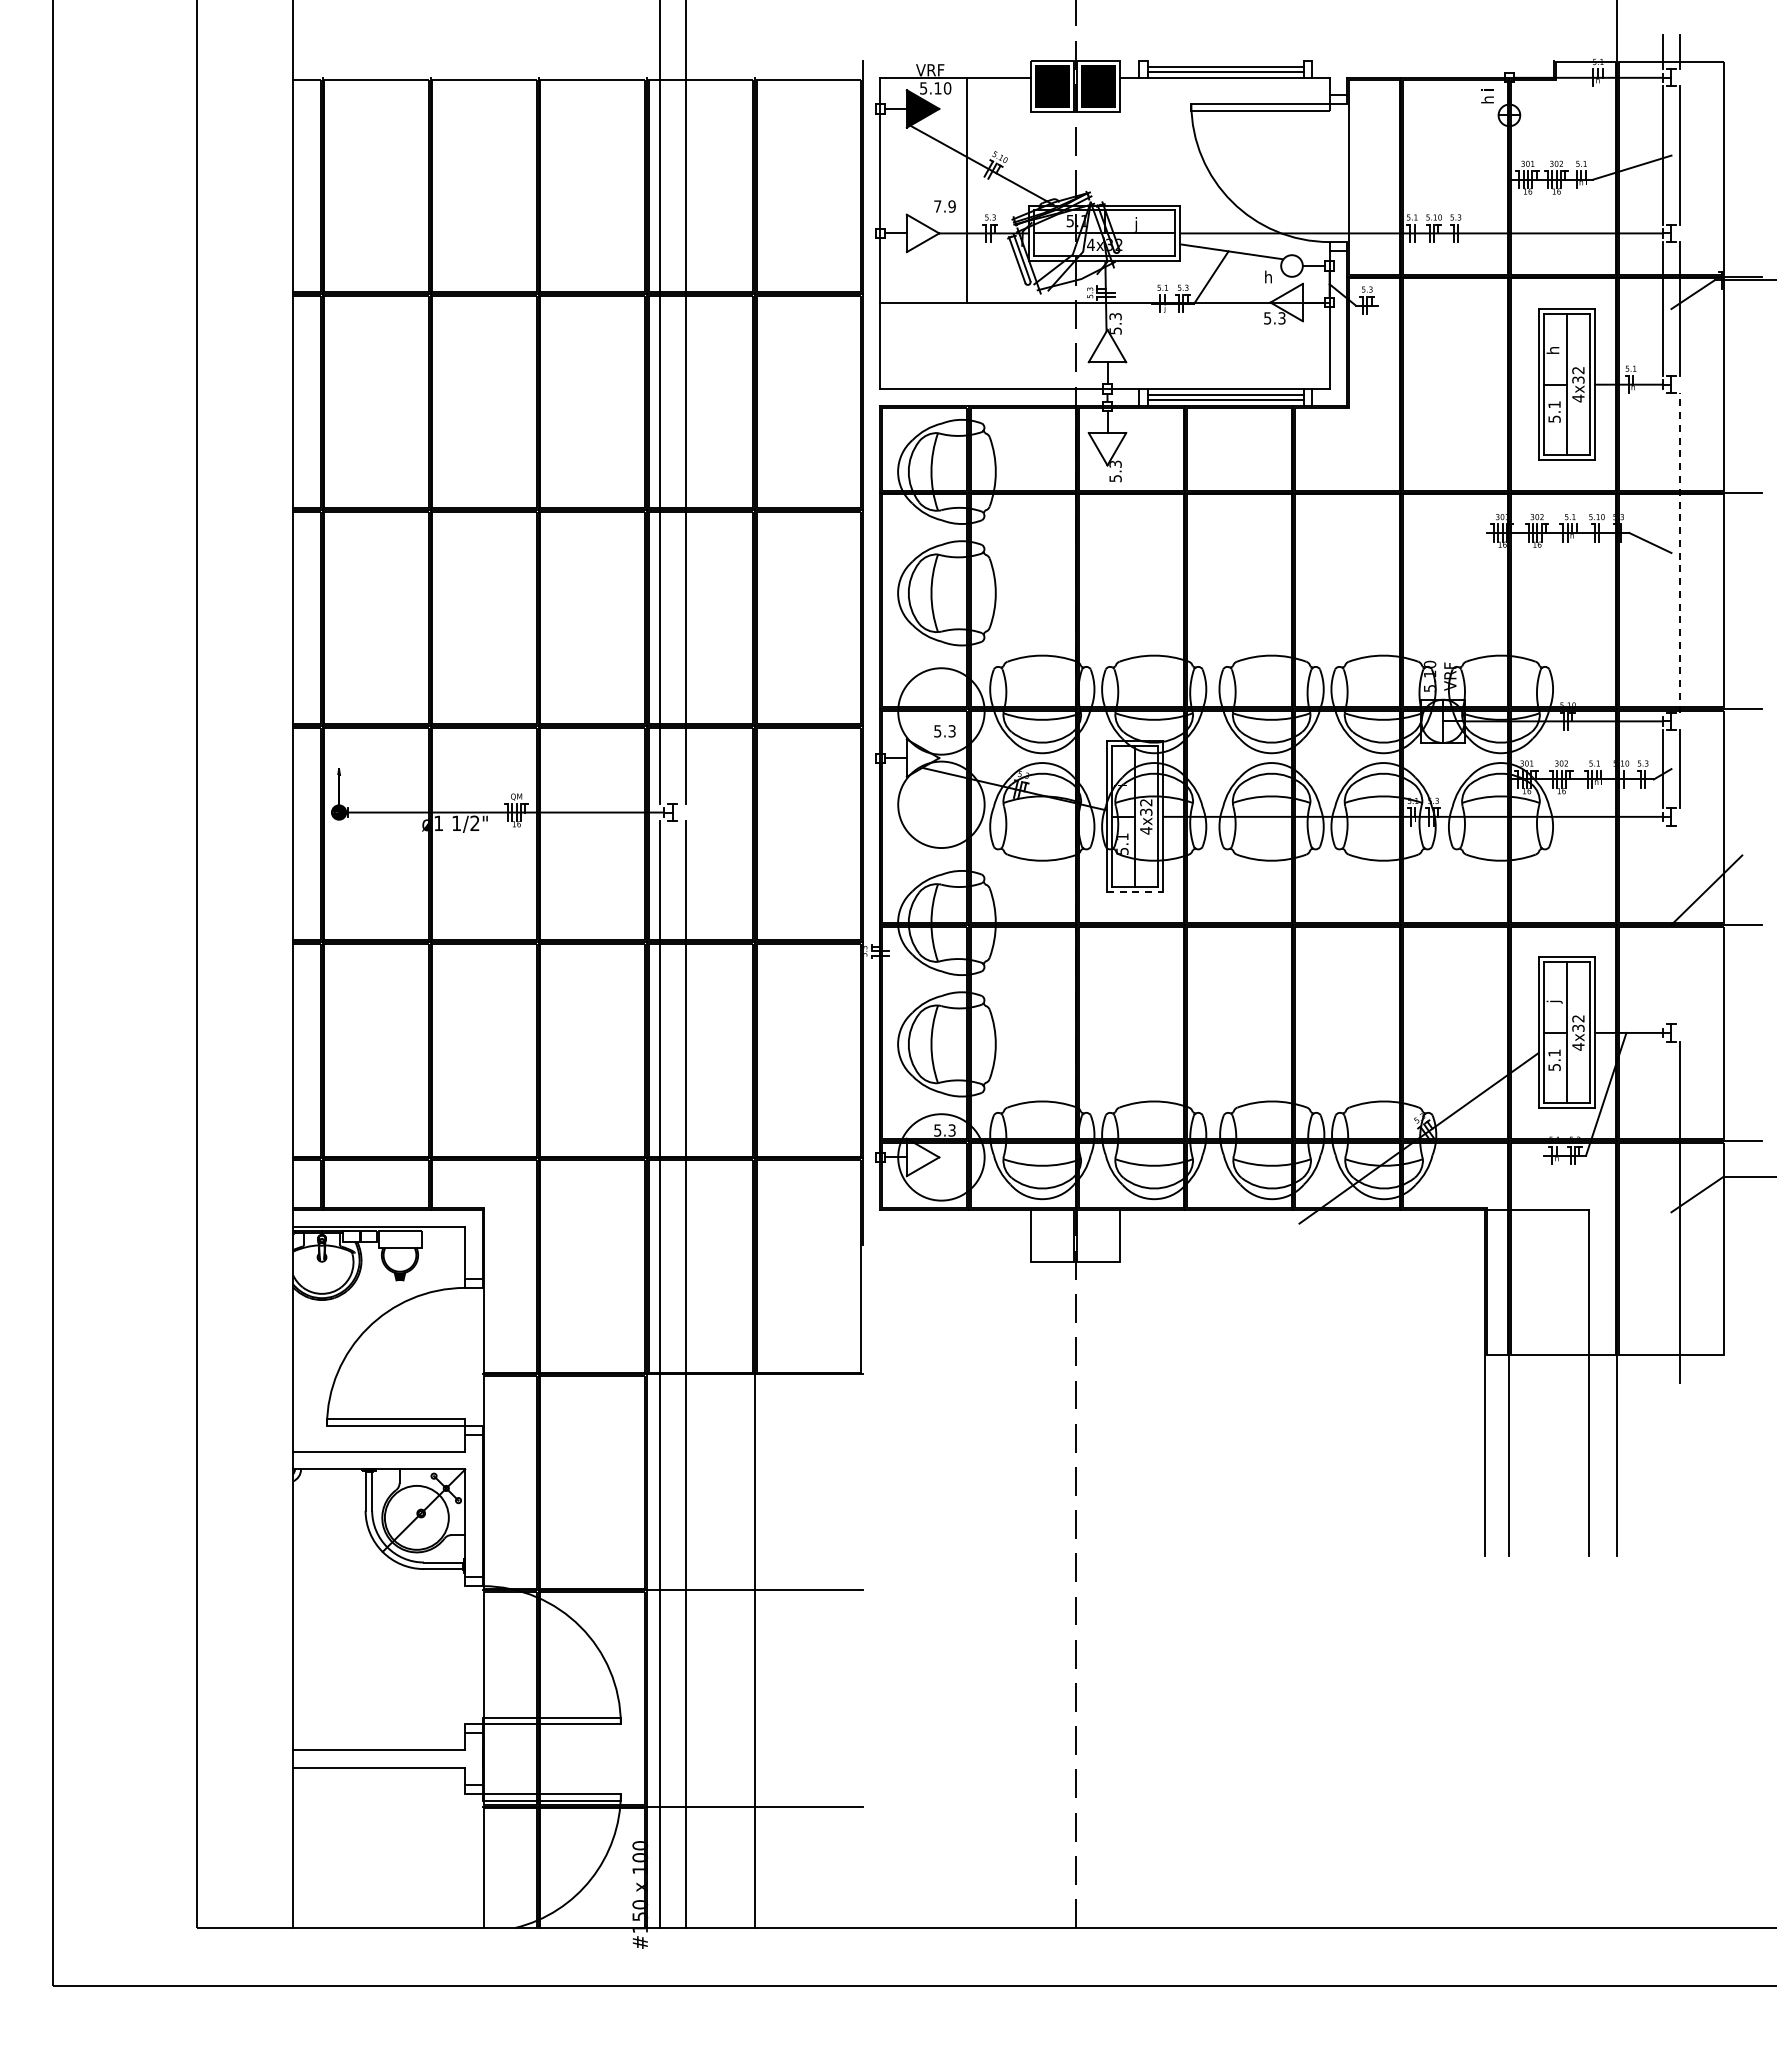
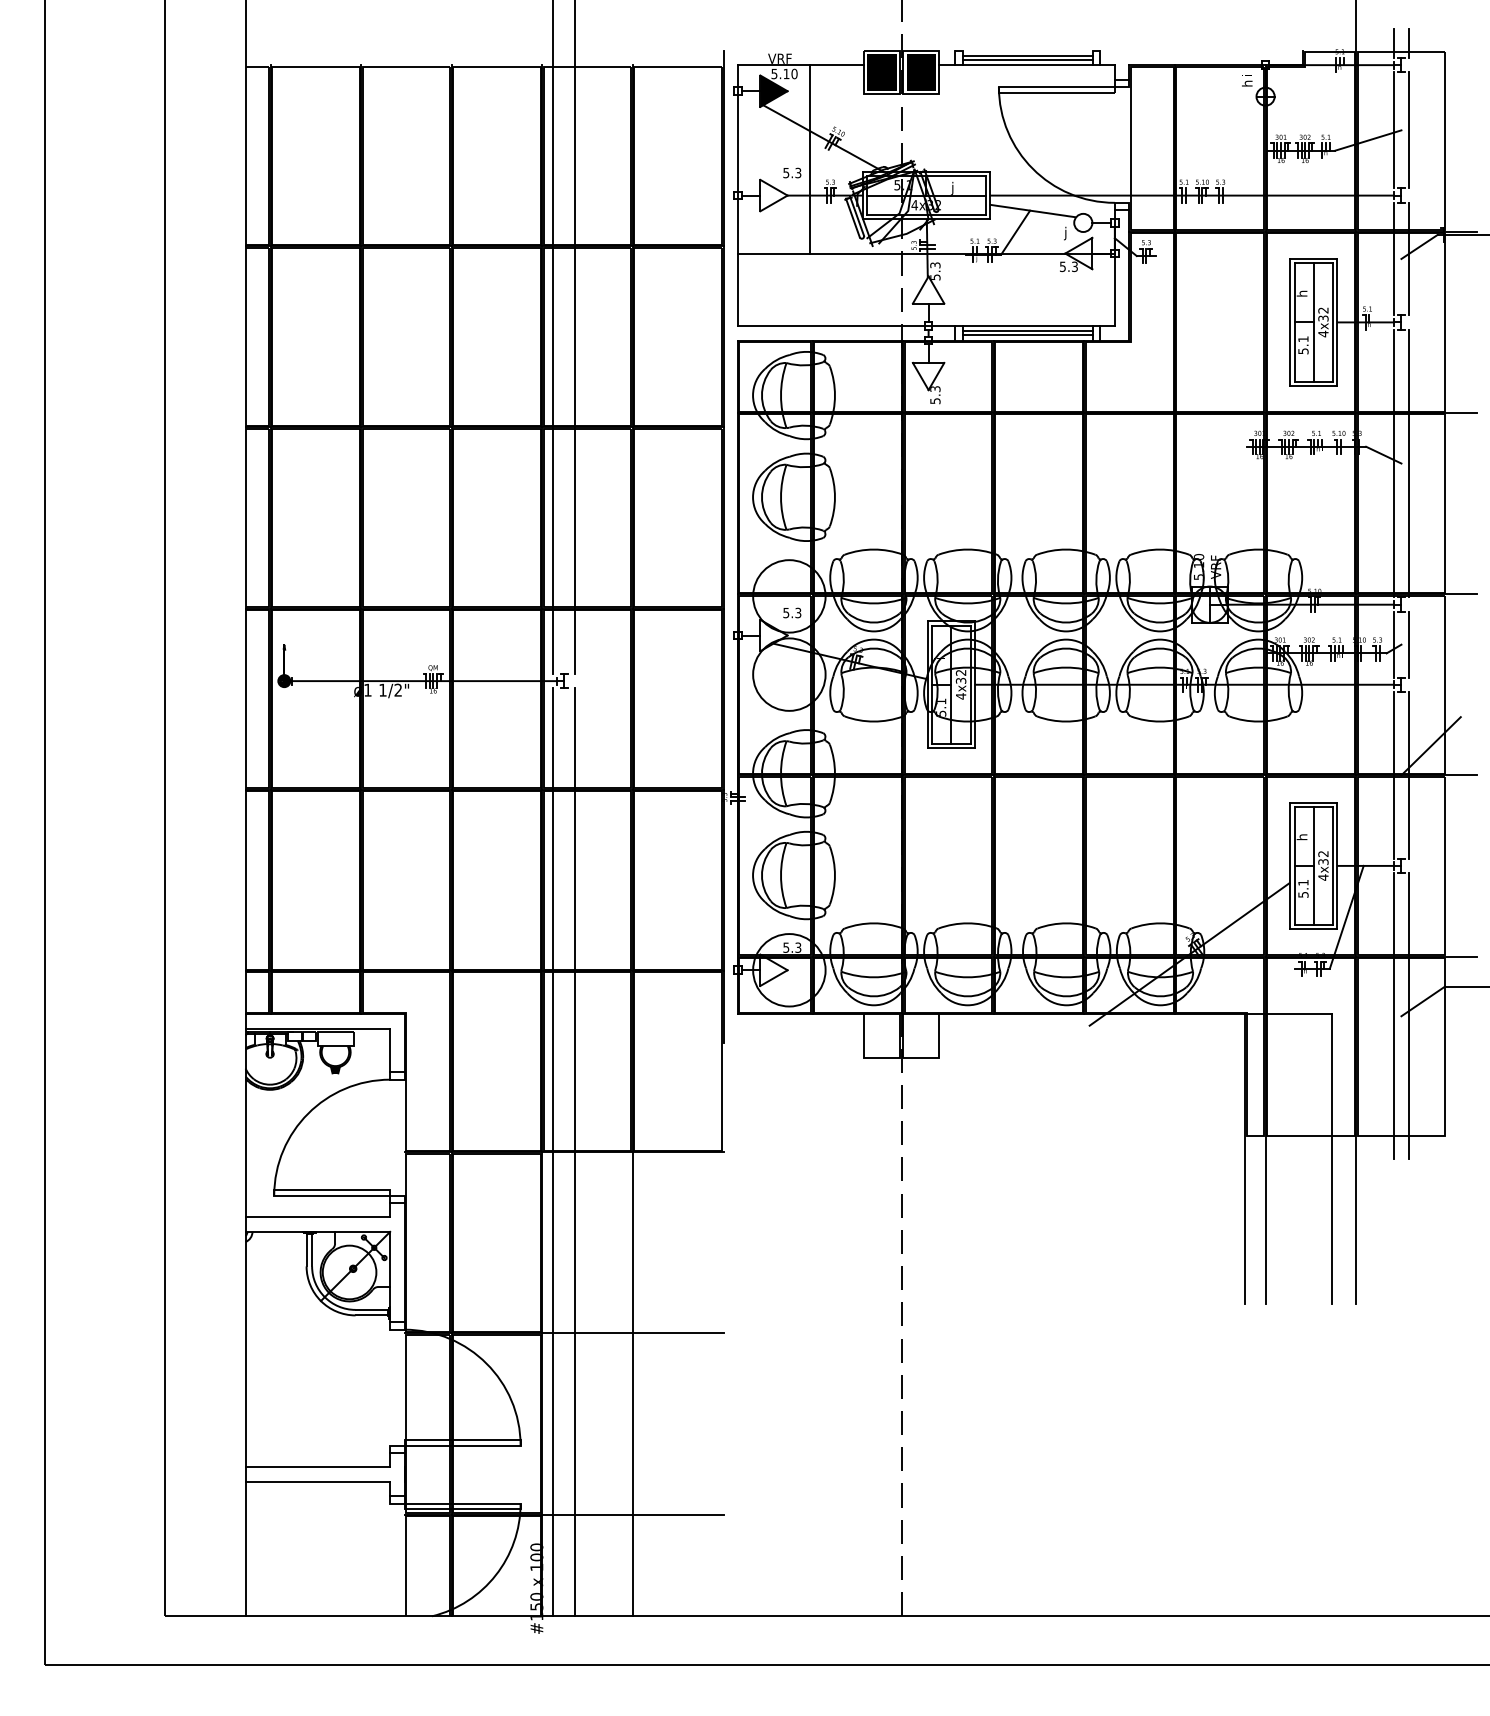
text: (944, 206) -> (791, 173), 7.9 -> 5.3
text: (1268, 278) -> (1063, 233), h -> j
line: (1662, 552) -> (1393, 463), added
line: (1680, 553) -> (1409, 463), dashed -> solid
line: (1134, 892) -> (951, 748), dashed -> solid
line: (1662, 924) -> (1393, 774), added
line: (1680, 924) -> (1409, 774), added
text: (1555, 999) -> (1304, 837), j -> h
line: (1662, 1212) -> (1393, 1016), added

